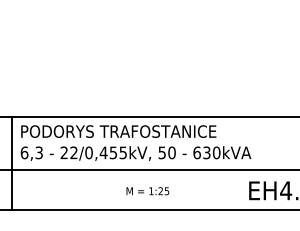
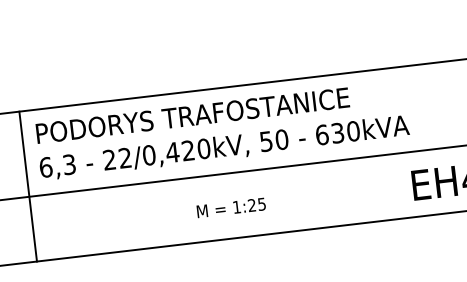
text: (118, 152) -> (196, 149), 22/0,455kV, -> 22/0,420kV,
text: (147, 191) -> (230, 208), moved

